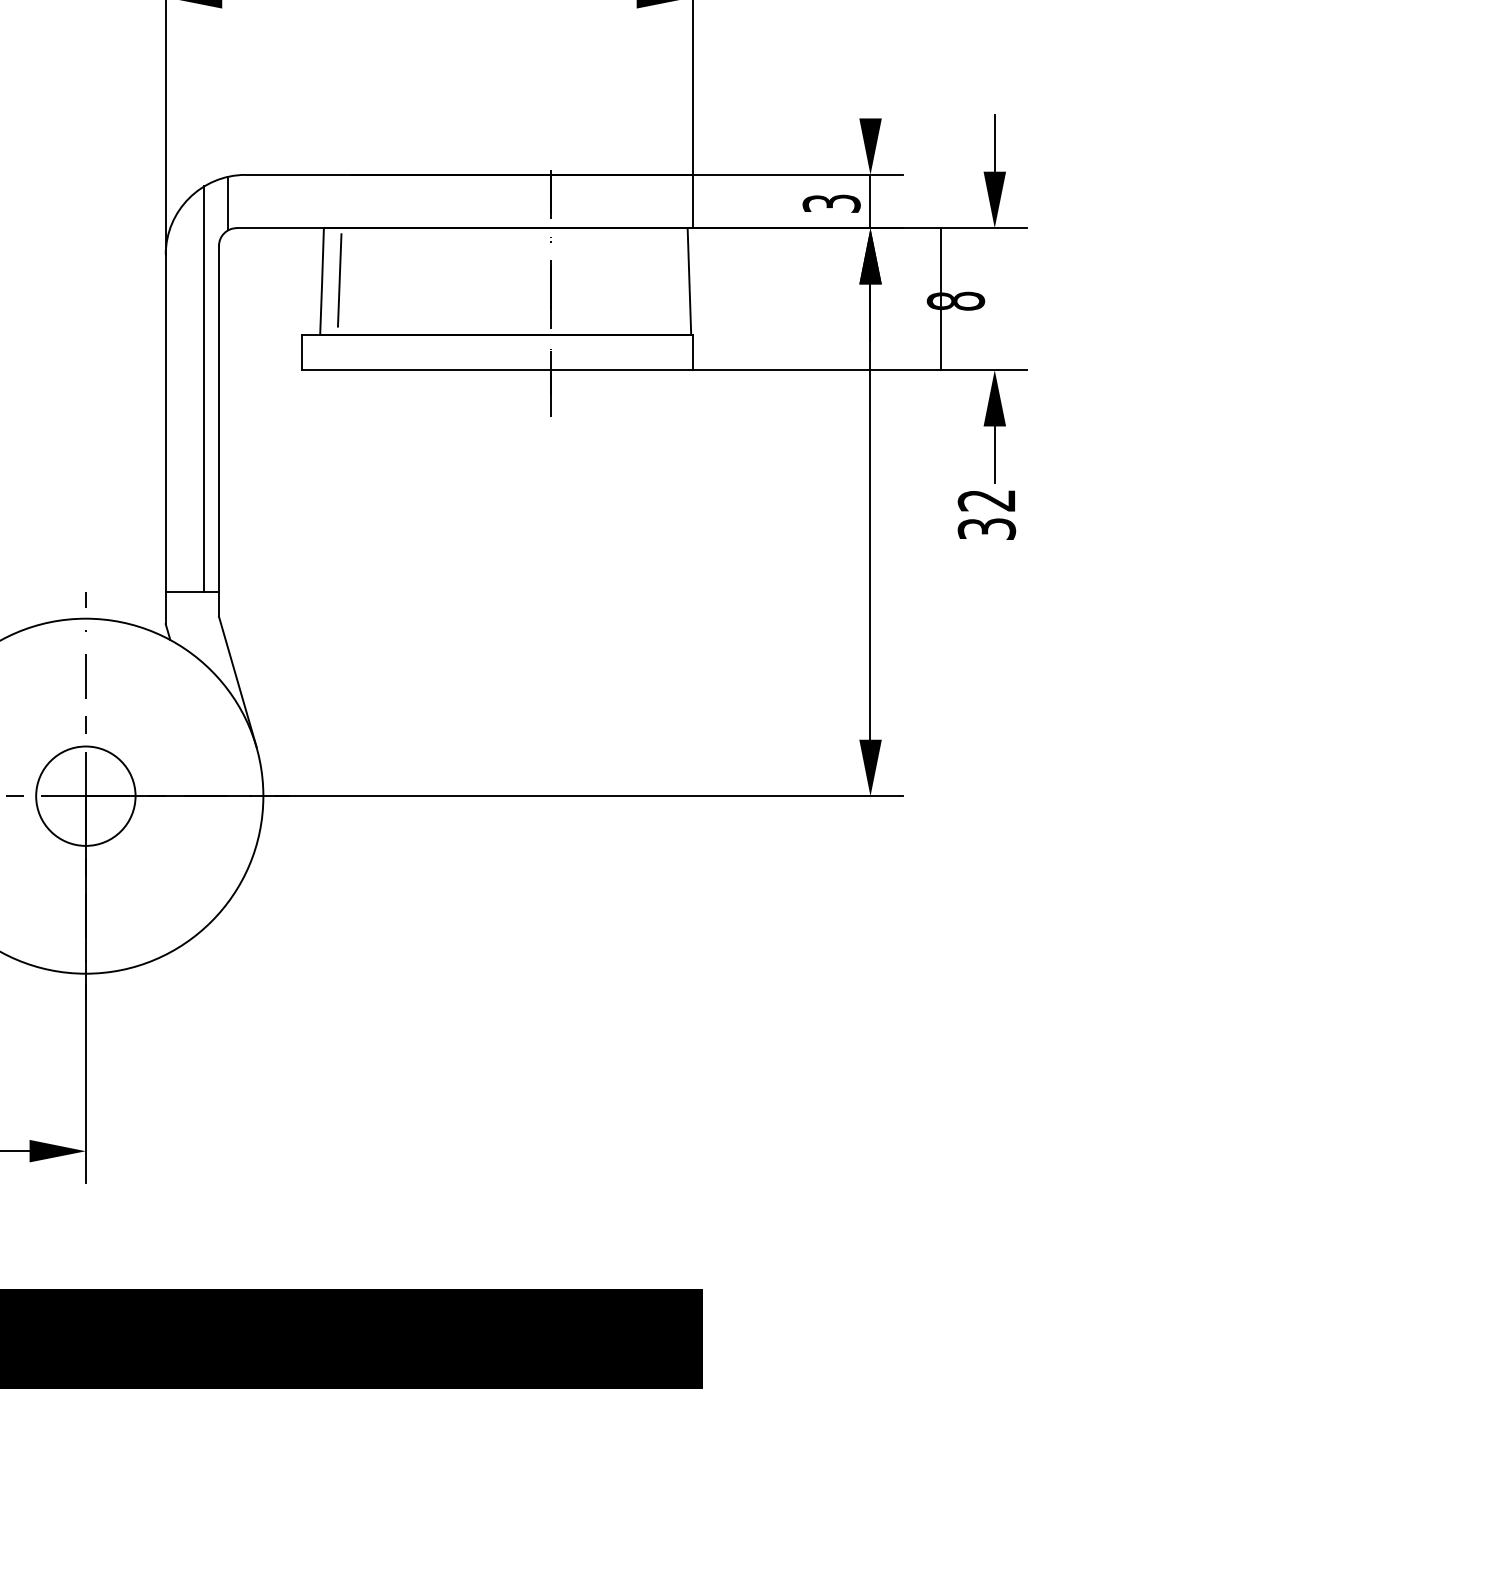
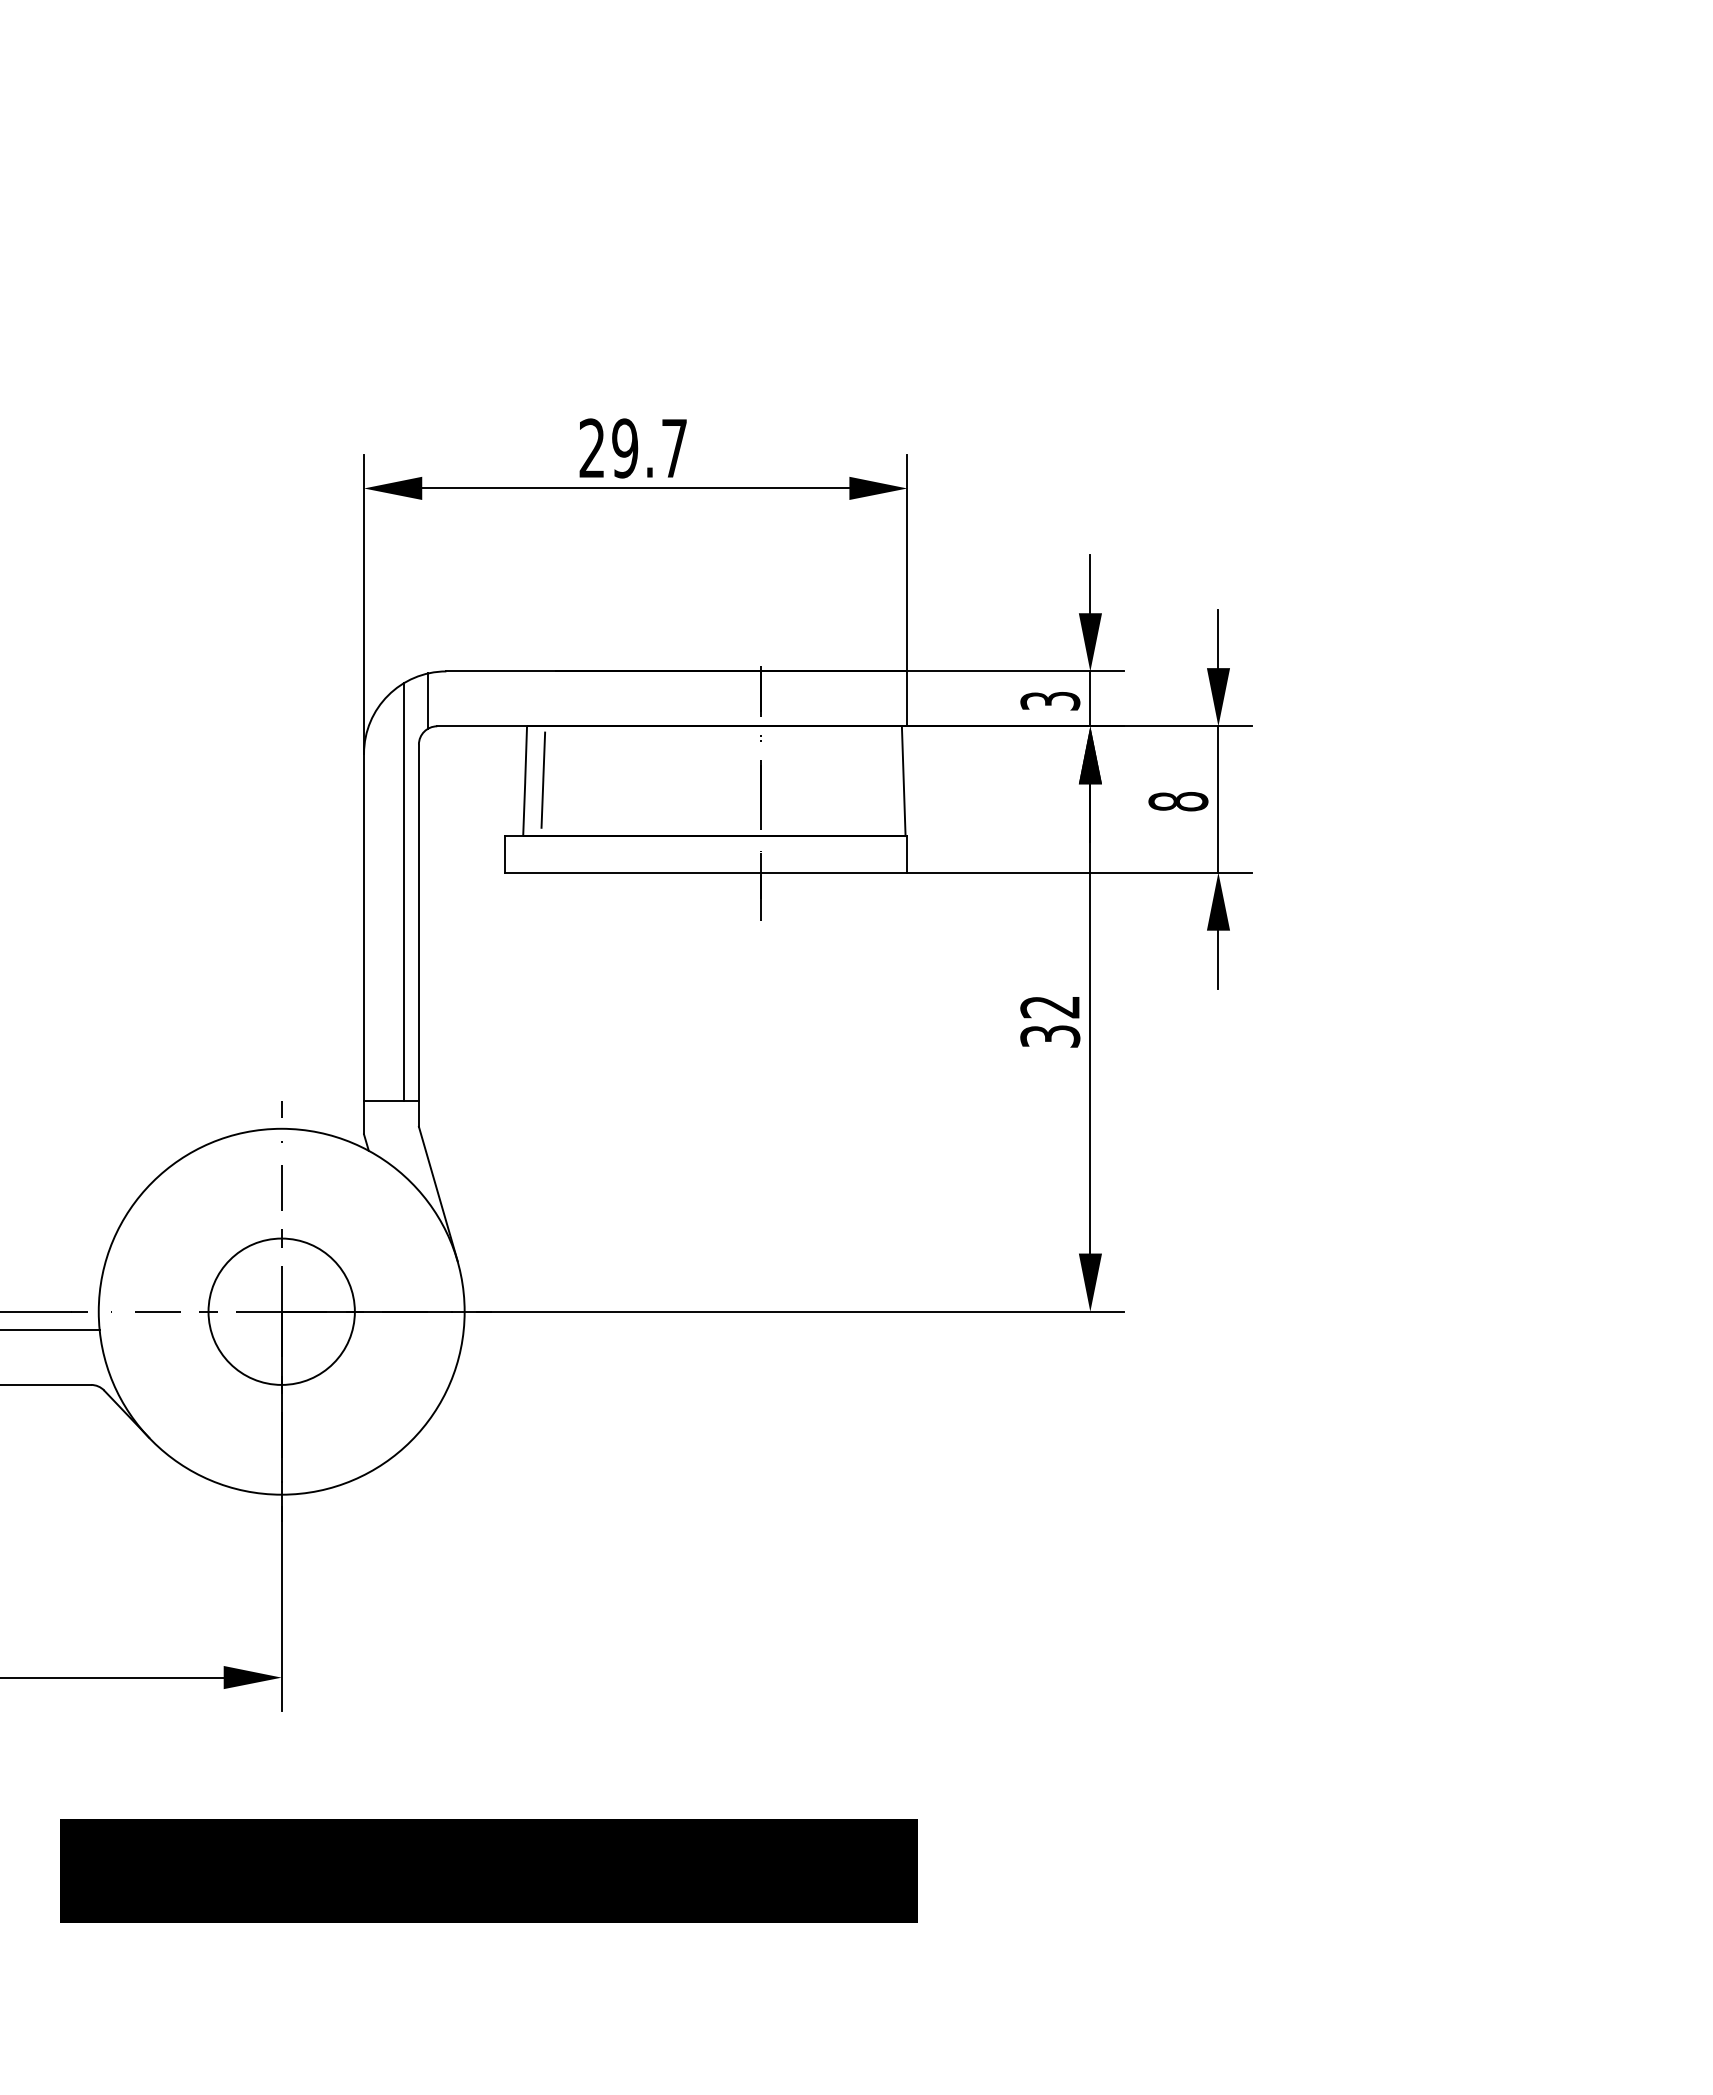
line: (870, 90) -> (1090, 584), added
line: (941, 299) -> (1218, 799), moved
text: (987, 515) -> (1050, 1022), moved
circle: (85, 795) -> (281, 1311), size x1.43

